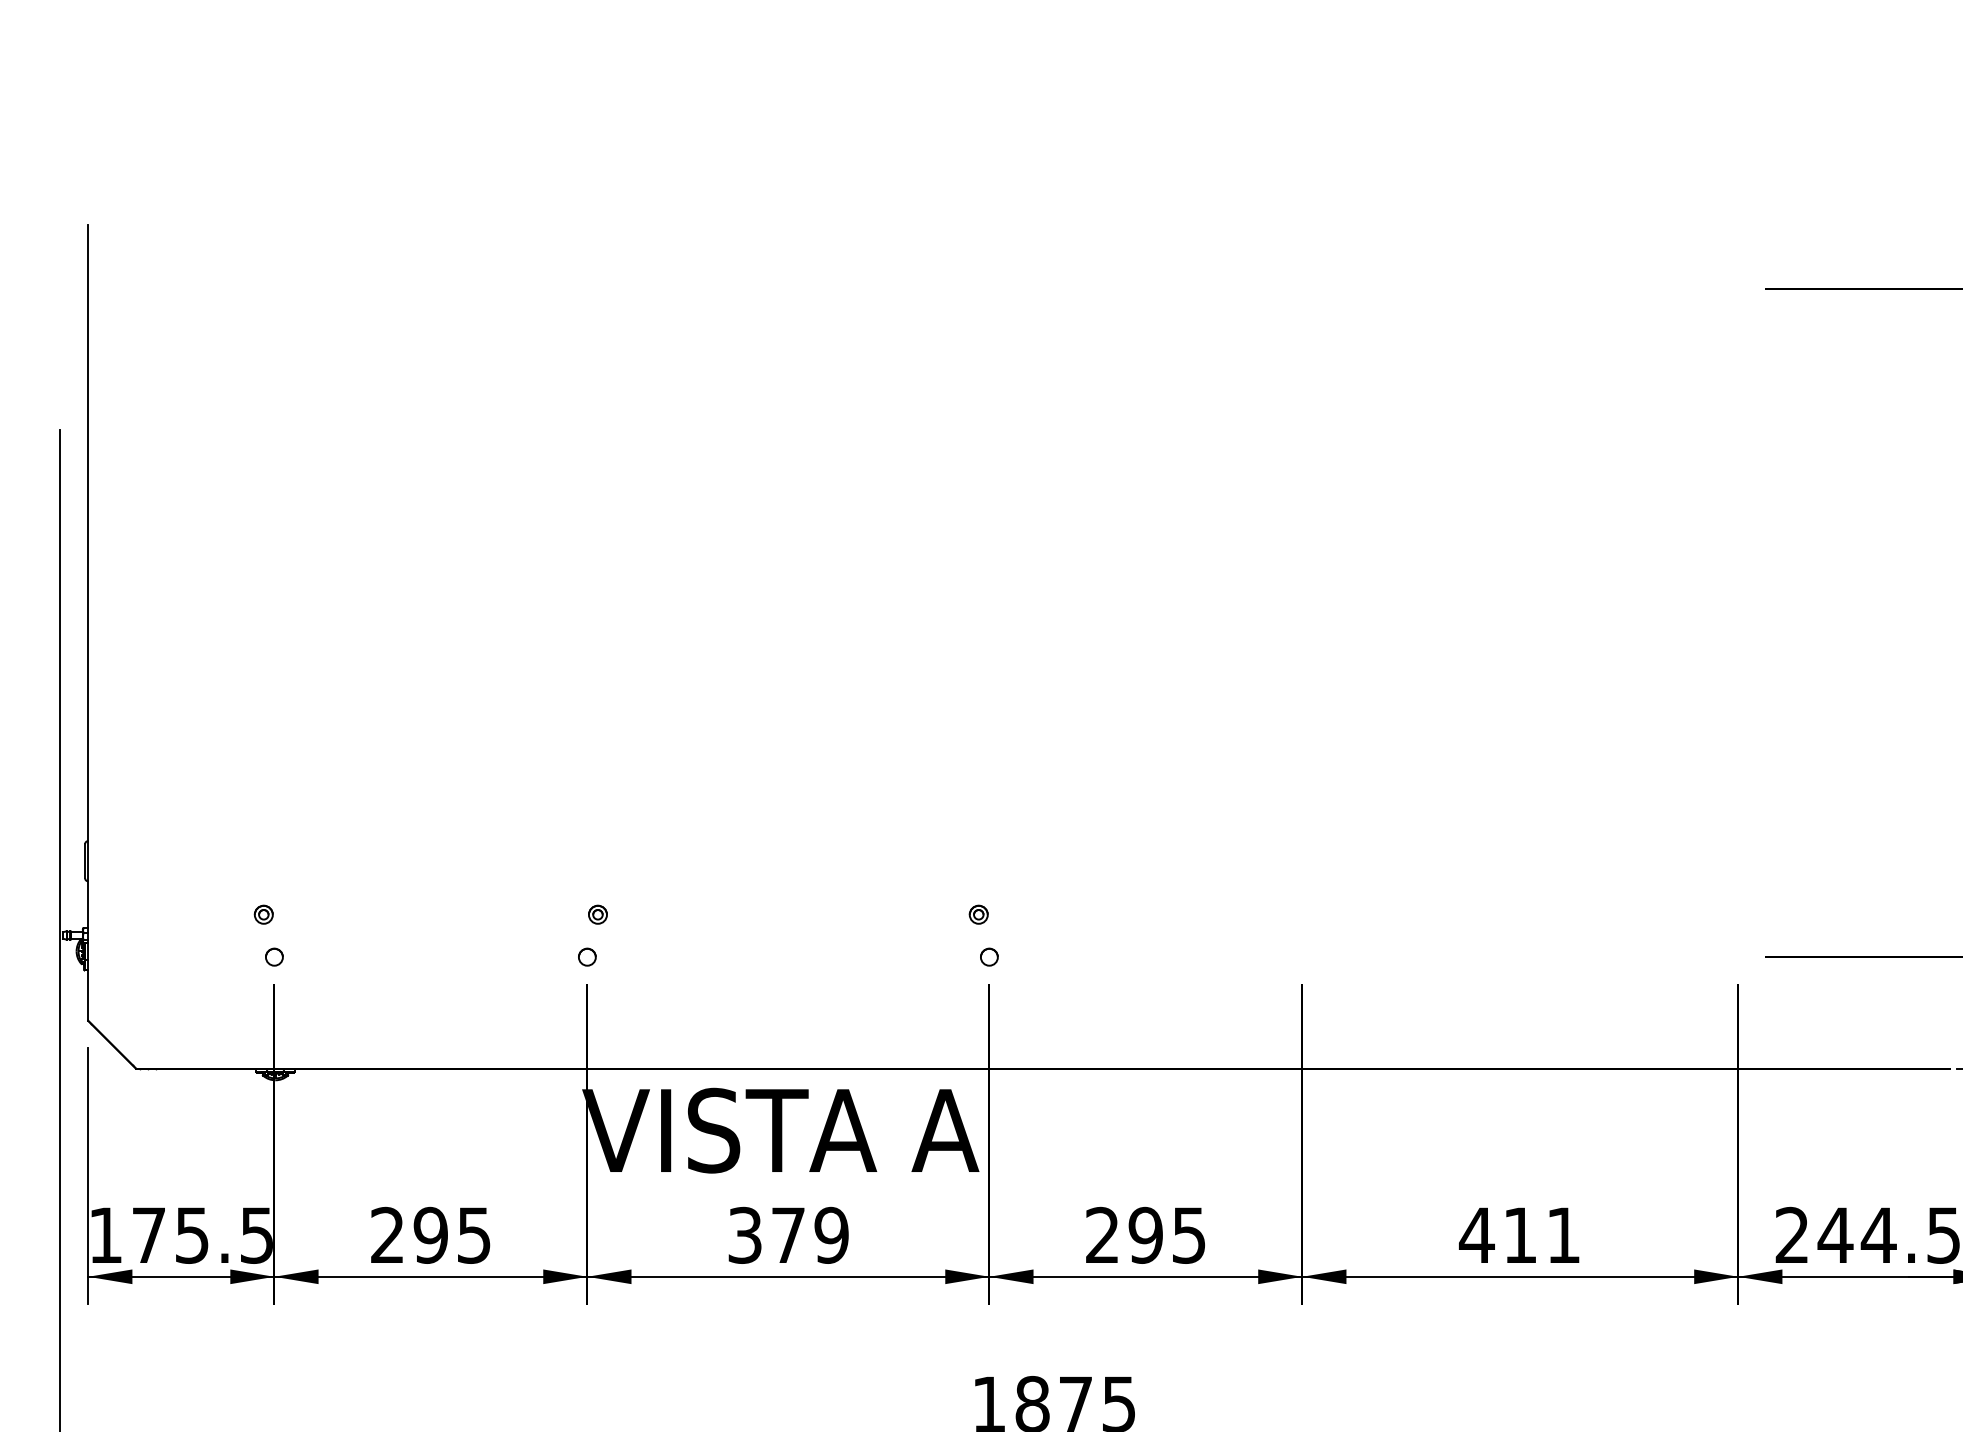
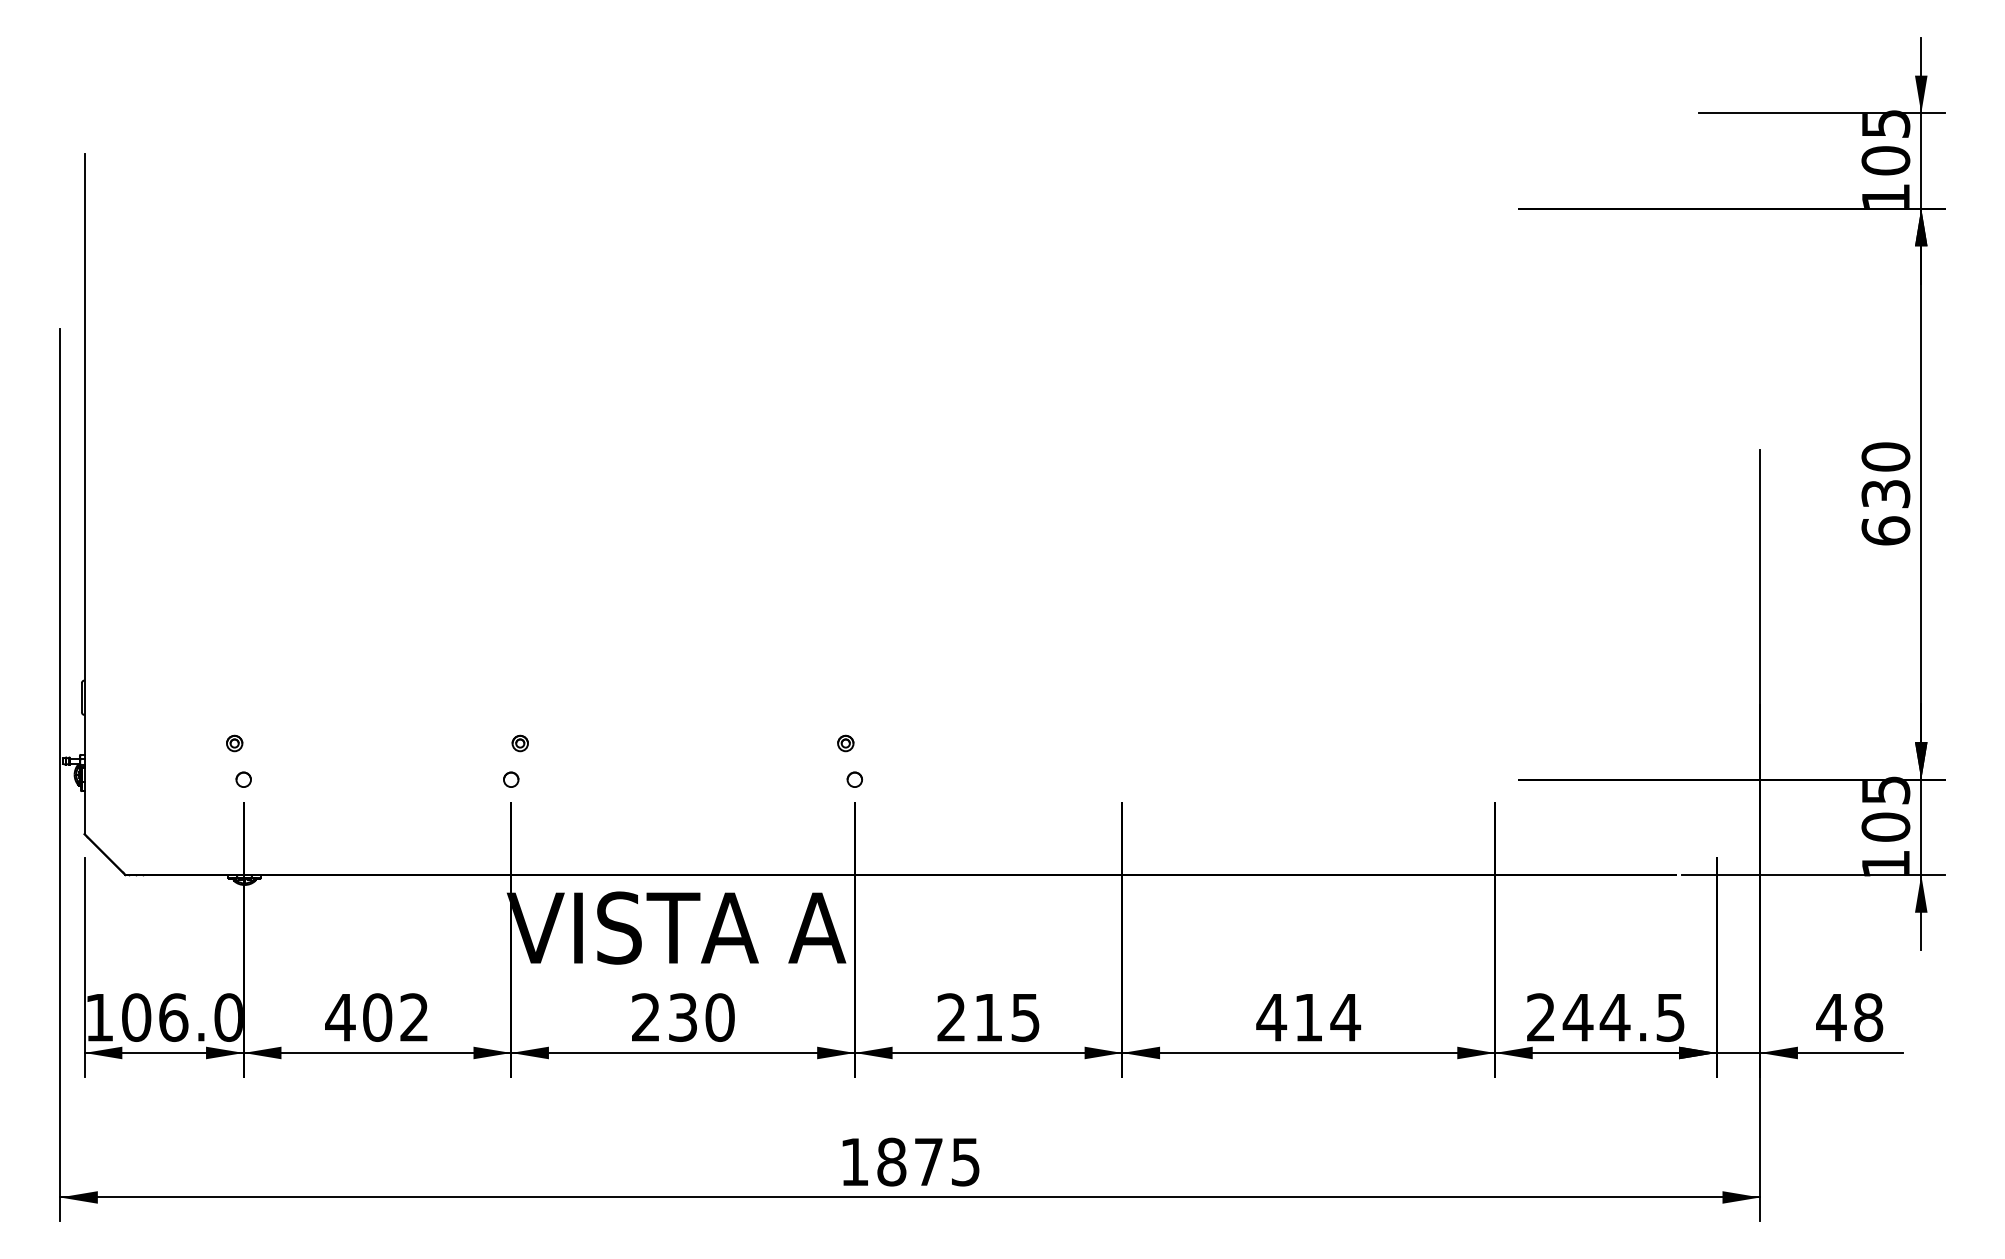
text: (202, 1235) -> (182, 1017), 175.5 -> 106.0
text: (429, 1235) -> (376, 1017), 295 -> 402
text: (788, 1235) -> (683, 1017), 379 -> 230
text: (1145, 1235) -> (988, 1017), 295 -> 215
text: (1563, 1235) -> (1345, 1017), 411 -> 414

